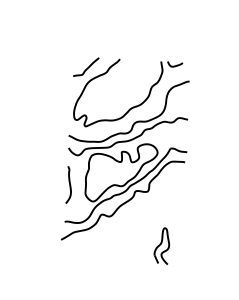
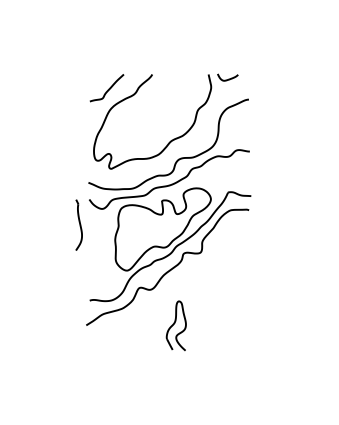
part: (68, 184) -> (78, 224), moved
part: (161, 245) -> (175, 325), moved

